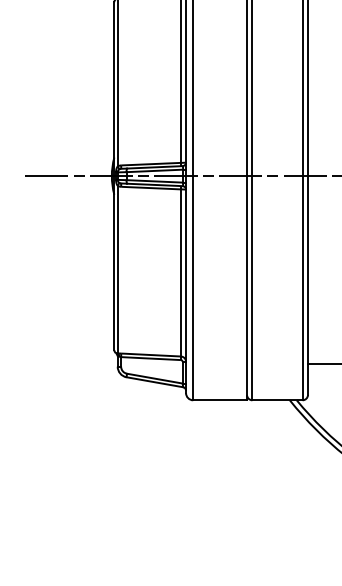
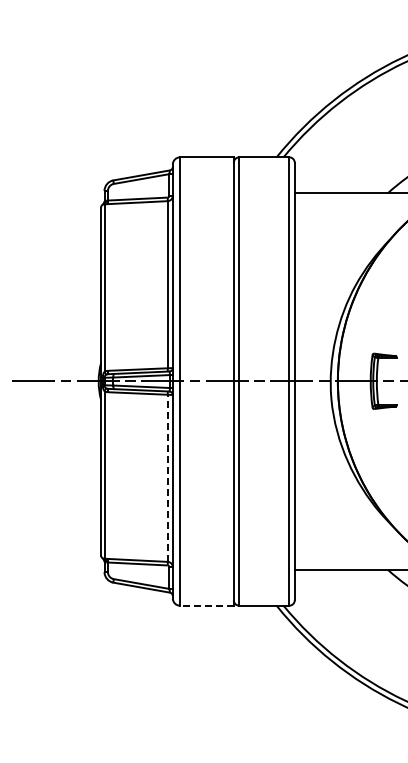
line: (180, 273) -> (167, 478), solid -> dashed
line: (219, 400) -> (206, 605), solid -> dashed

